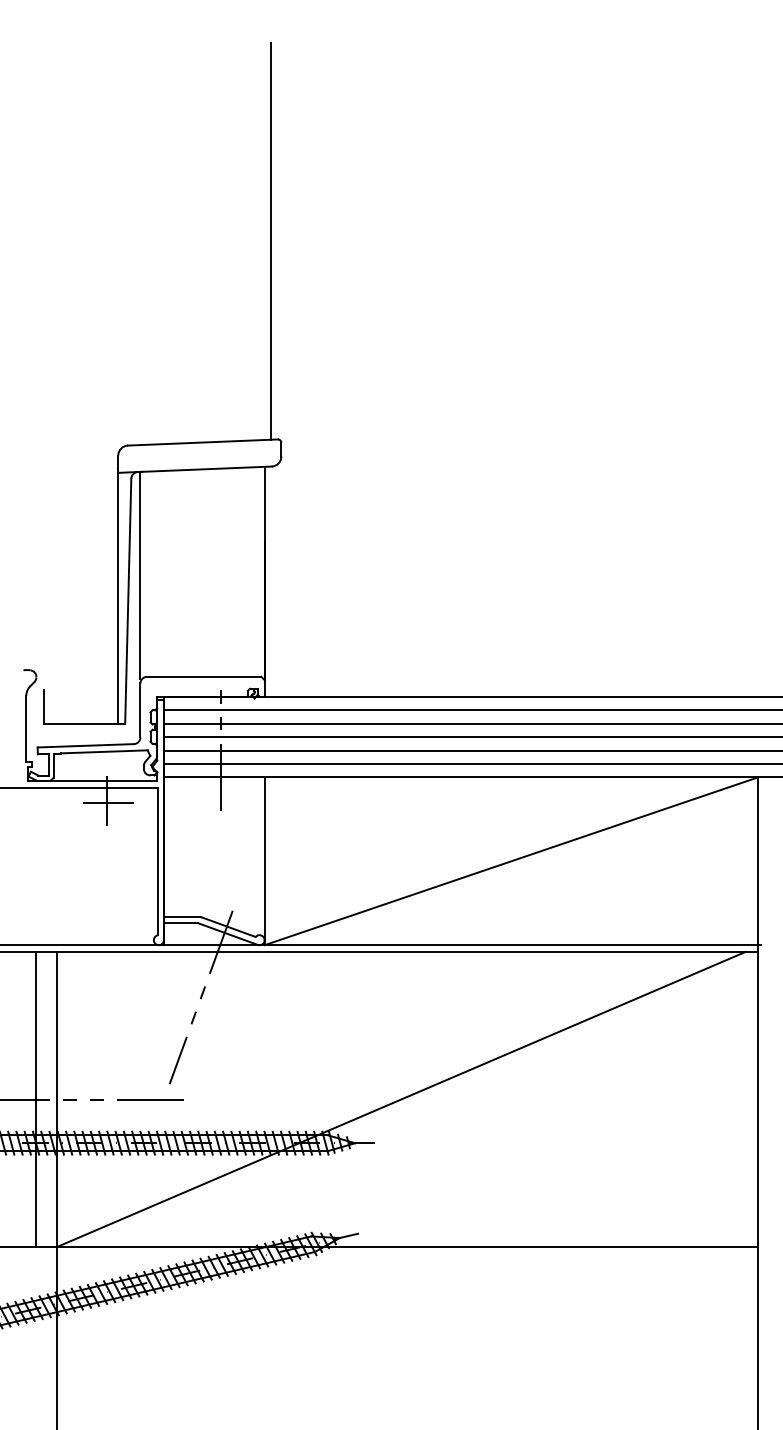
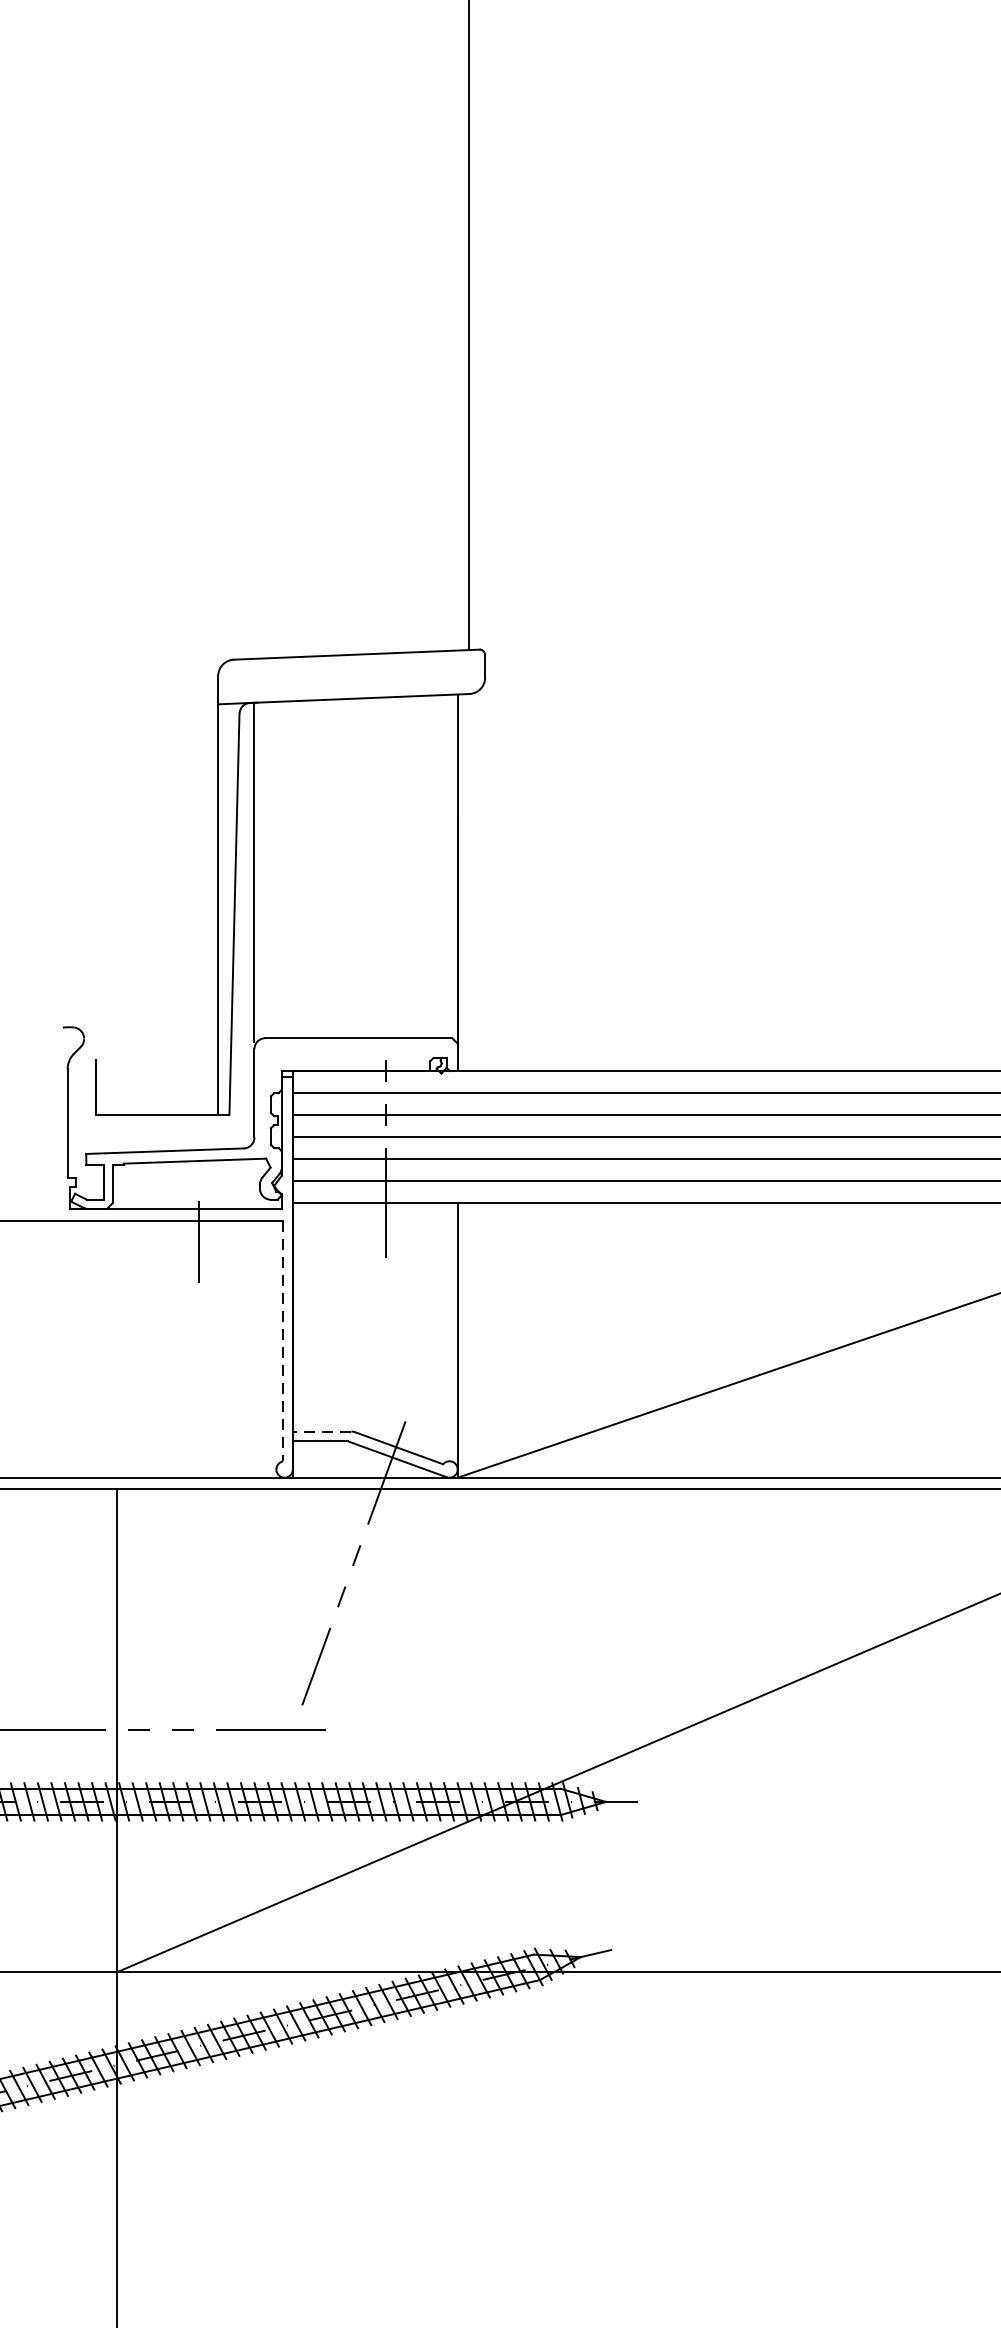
line: (108, 802) -> (202, 1244), removed
line: (157, 861) -> (282, 1340), solid -> dashed
line: (181, 917) -> (321, 1432), solid -> dashed
line: (36, 1099) -> (84, 1730), removed

